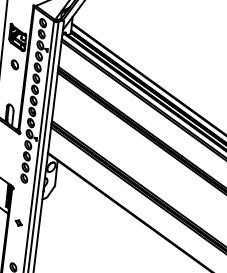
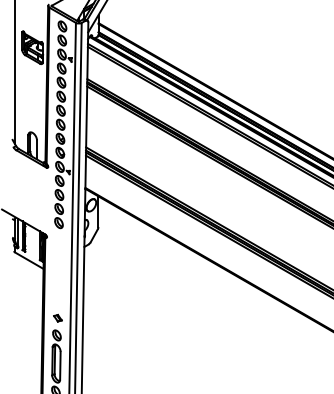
part: (14, 64) -> (32, 81), removed
part: (18, 222) -> (57, 317), moved

